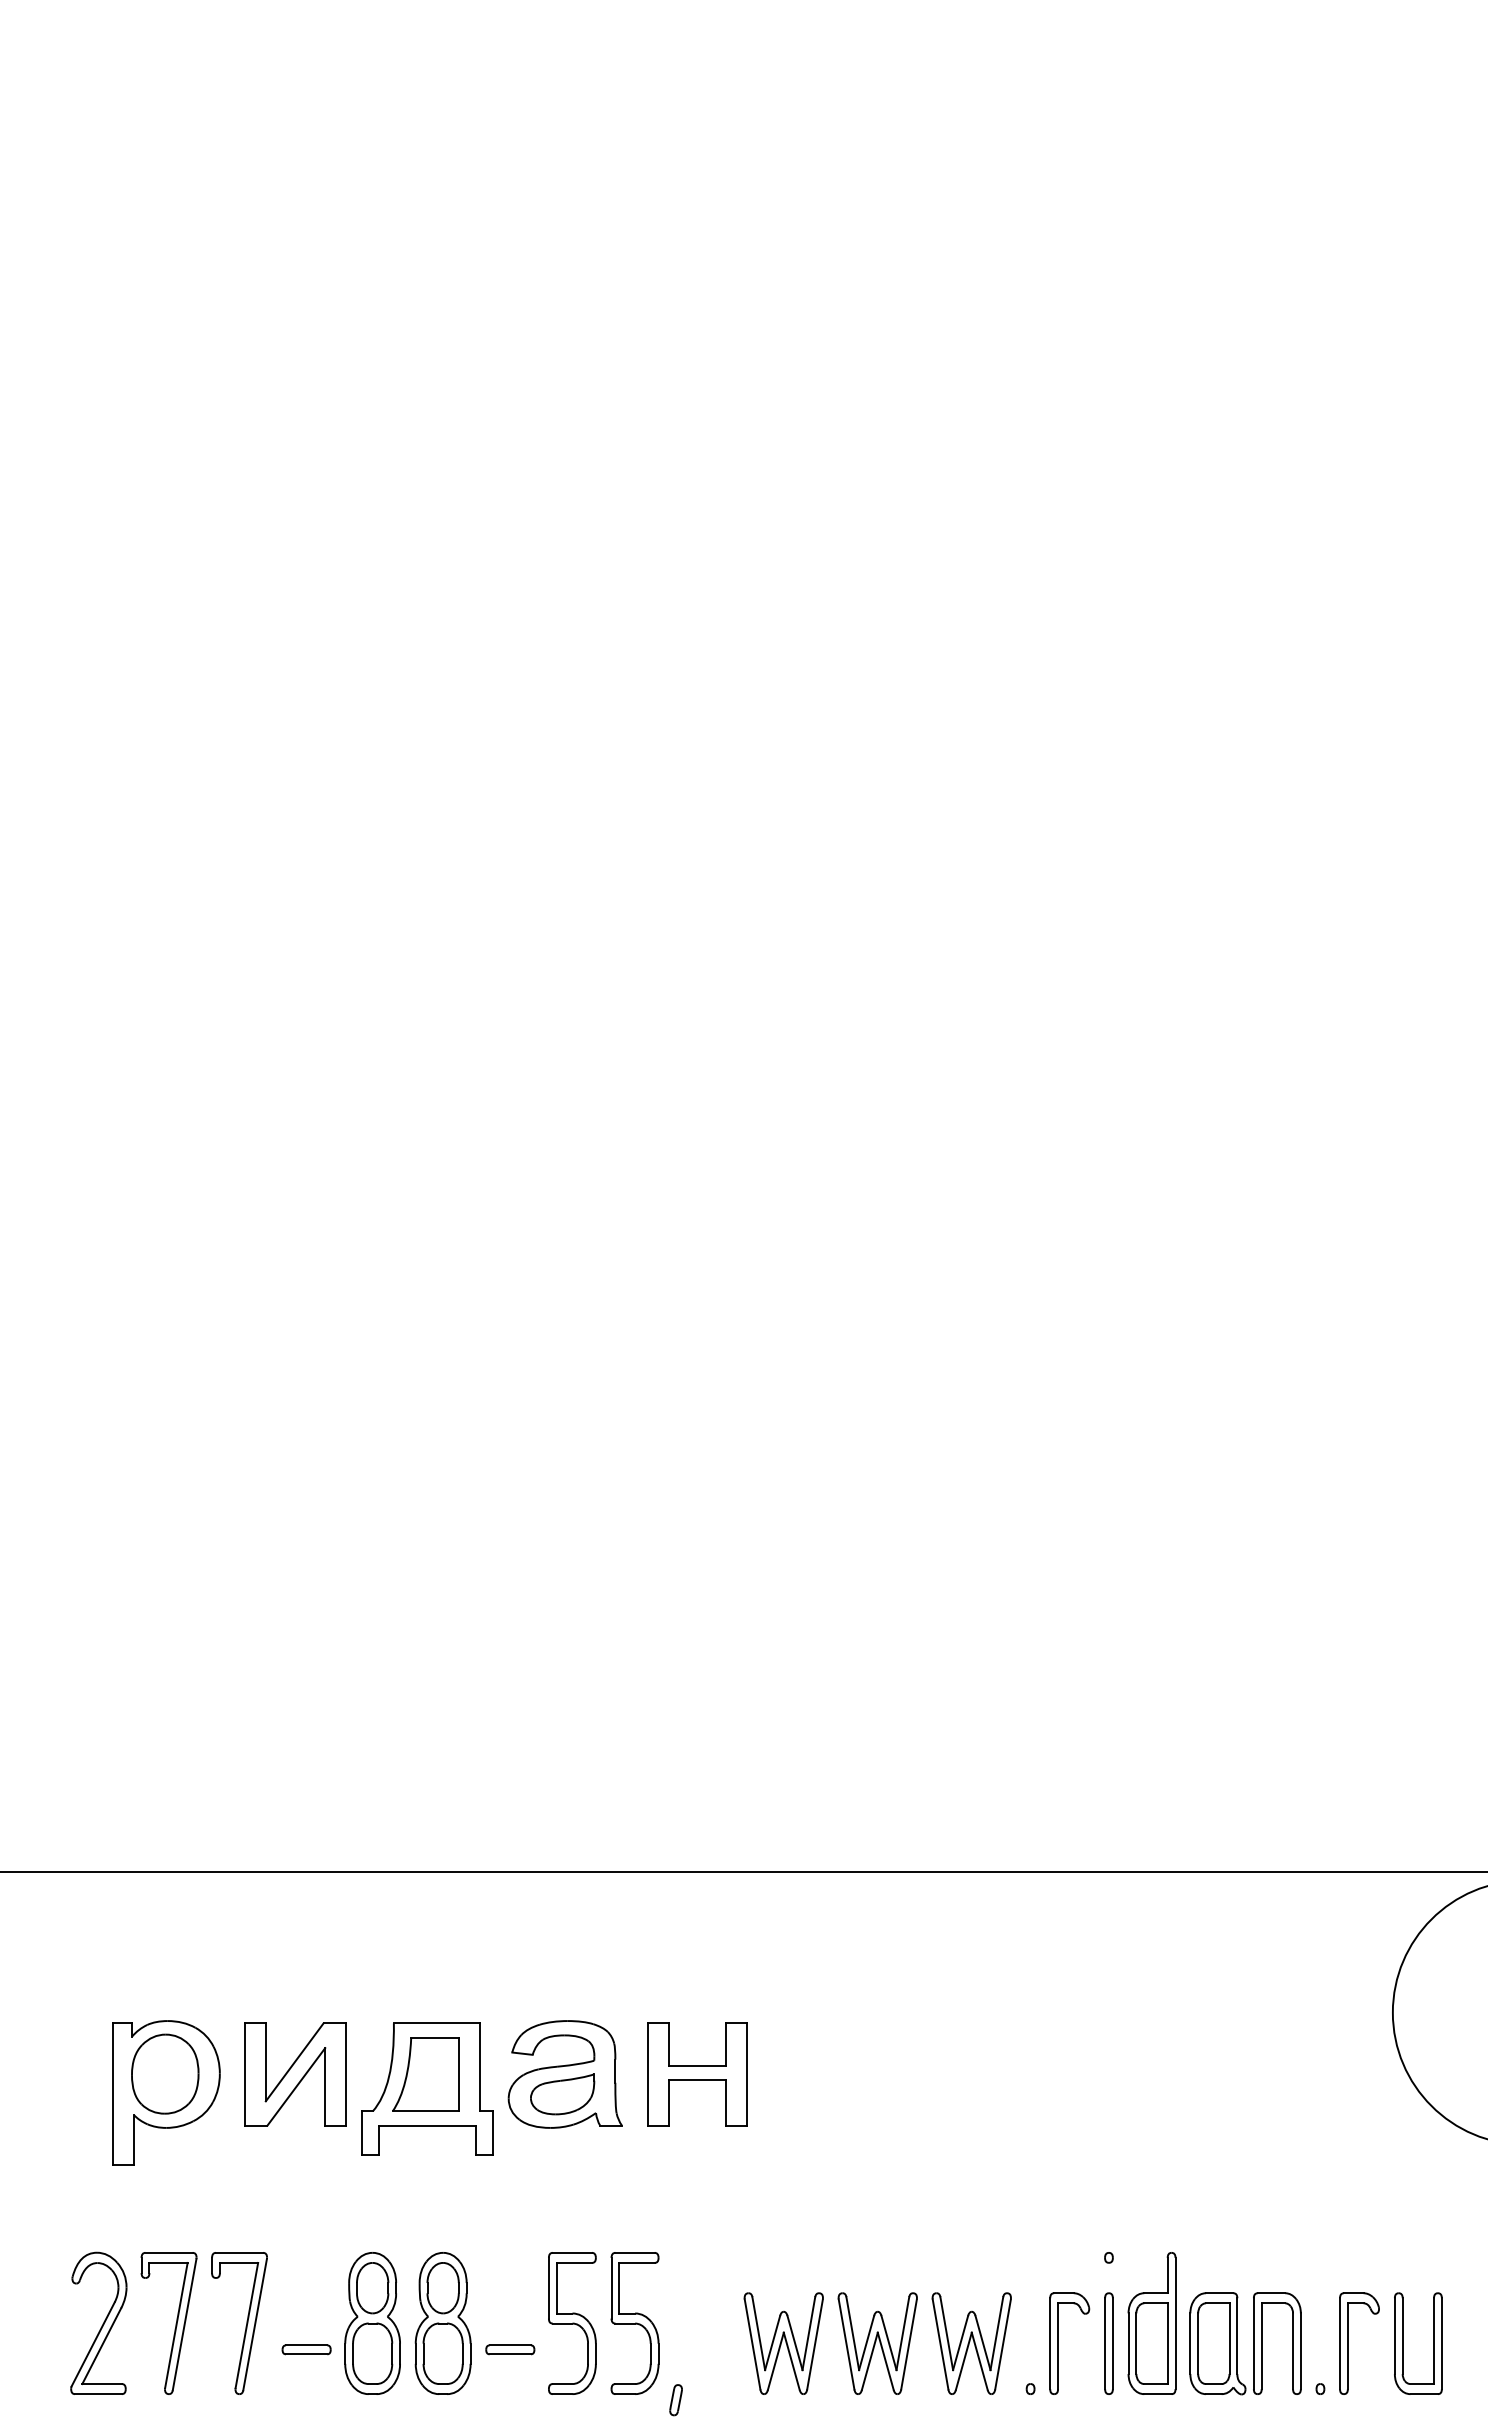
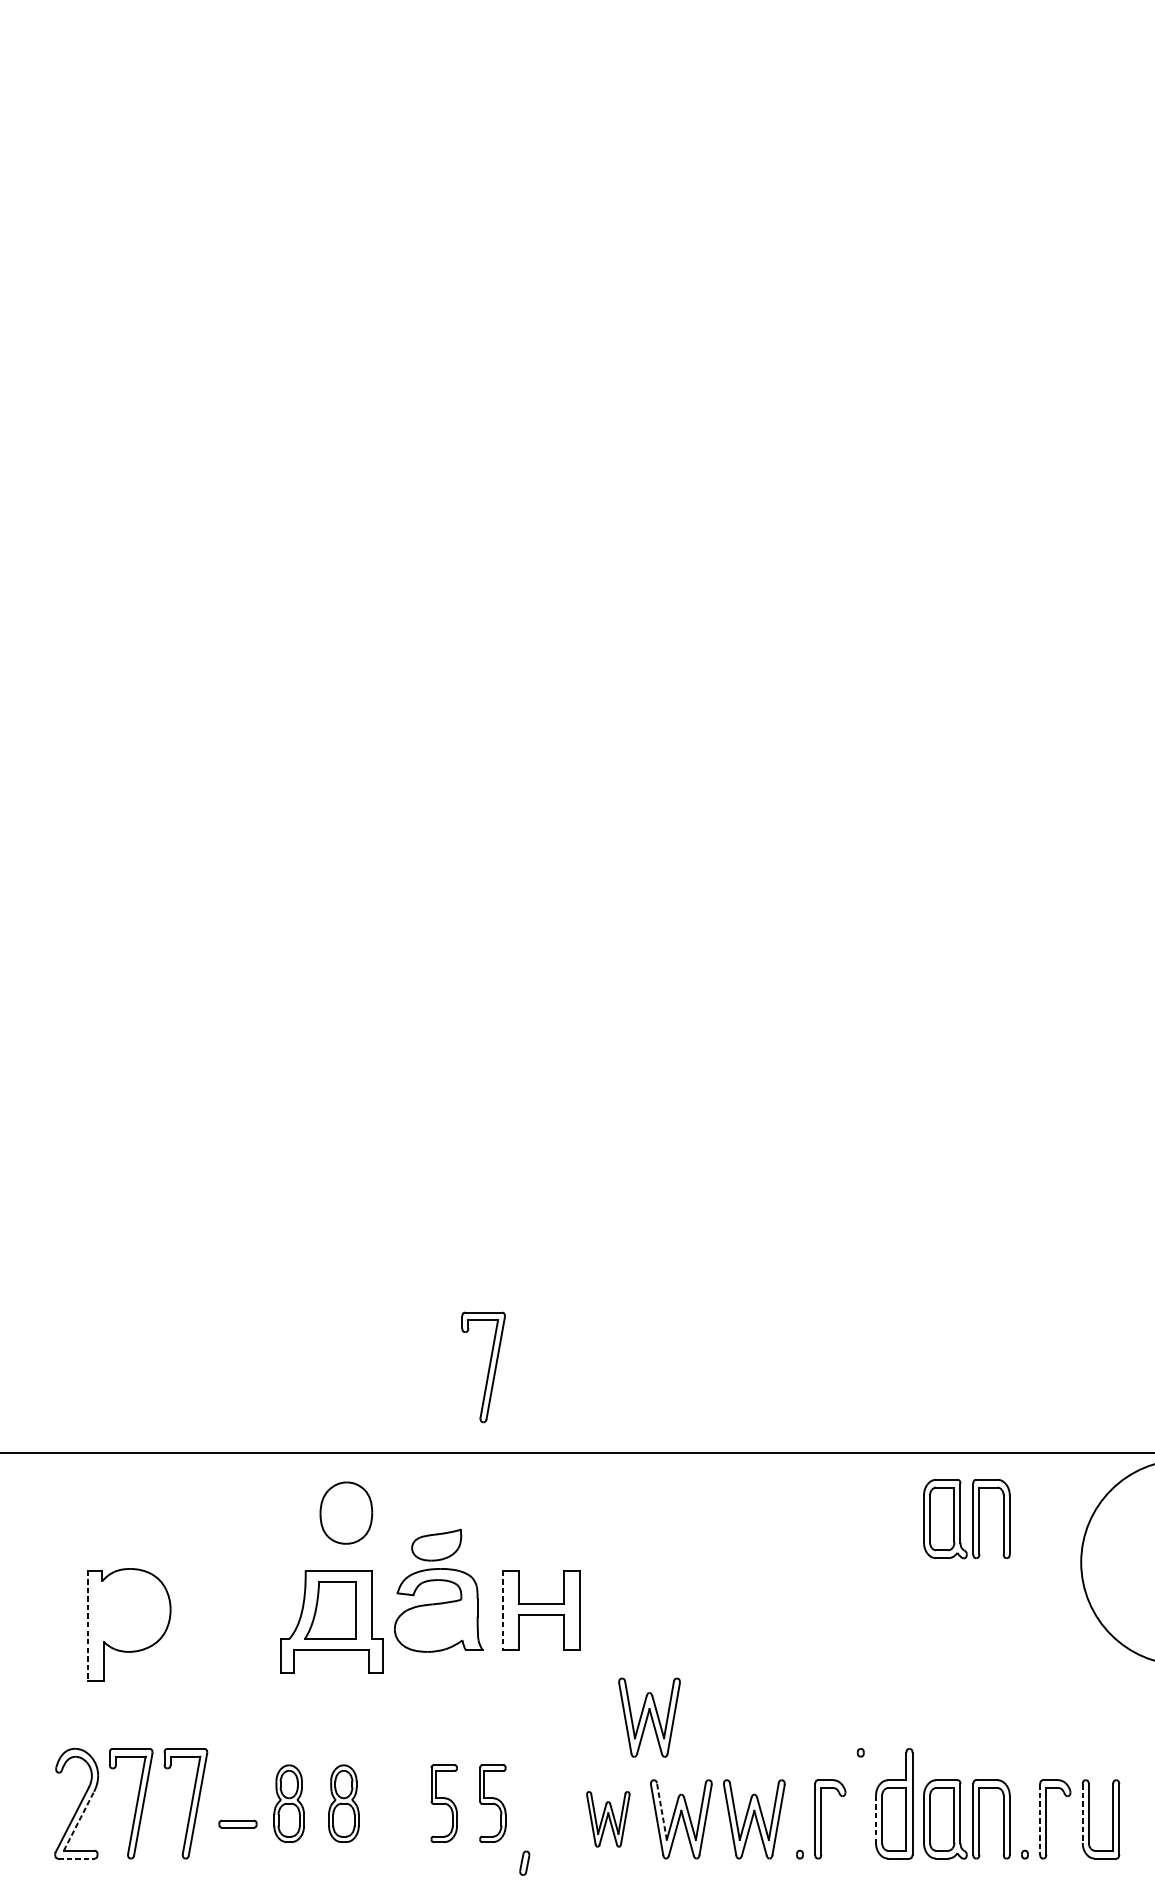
part: (629, 1761) -> (488, 1367), added
part: (1237, 1956) -> (960, 1518), added
part: (165, 2073) -> (346, 1512), moved
part: (295, 2074) -> (229, 1610), removed
line: (647, 2074) -> (502, 1610), solid -> dashed
line: (113, 2094) -> (88, 1625), solid -> dashed
part: (562, 2094) -> (436, 1545), moved
part: (836, 2212) -> (649, 1717), added
part: (372, 2323) -> (289, 1803), size x0.7
part: (442, 2323) -> (343, 1803), size x0.7
part: (572, 2323) -> (444, 1803), size x0.7
part: (634, 2323) -> (492, 1803), size x0.7
line: (852, 2333) -> (661, 1811), solid -> dashed
line: (1394, 2336) -> (1082, 1813), solid -> dashed
part: (783, 2343) -> (608, 1819), size x0.7
part: (1108, 2343) -> (860, 1819), removed
line: (1128, 2344) -> (875, 1820), solid -> dashed
line: (1340, 2344) -> (1040, 1820), solid -> dashed
line: (101, 2346) -> (78, 1821), solid -> dashed
part: (510, 2349) -> (396, 1823), removed
line: (98, 2394) -> (76, 1858), solid -> dashed

